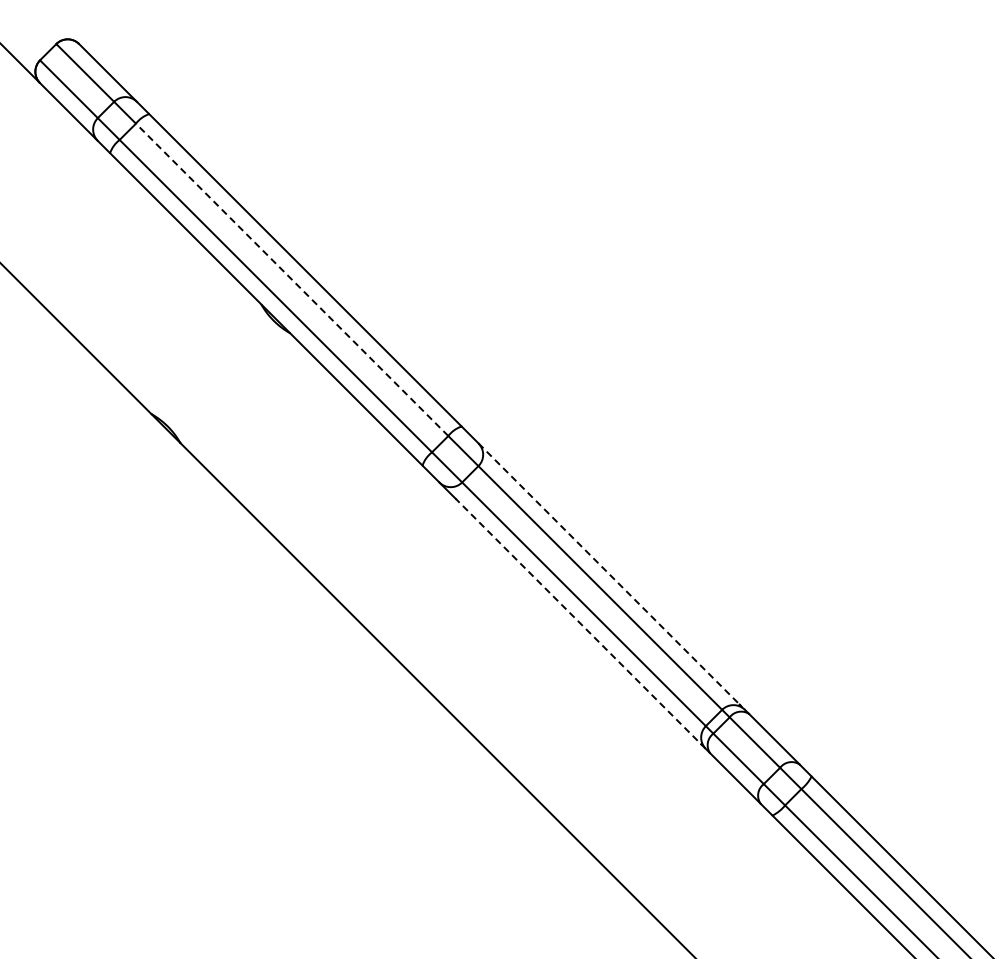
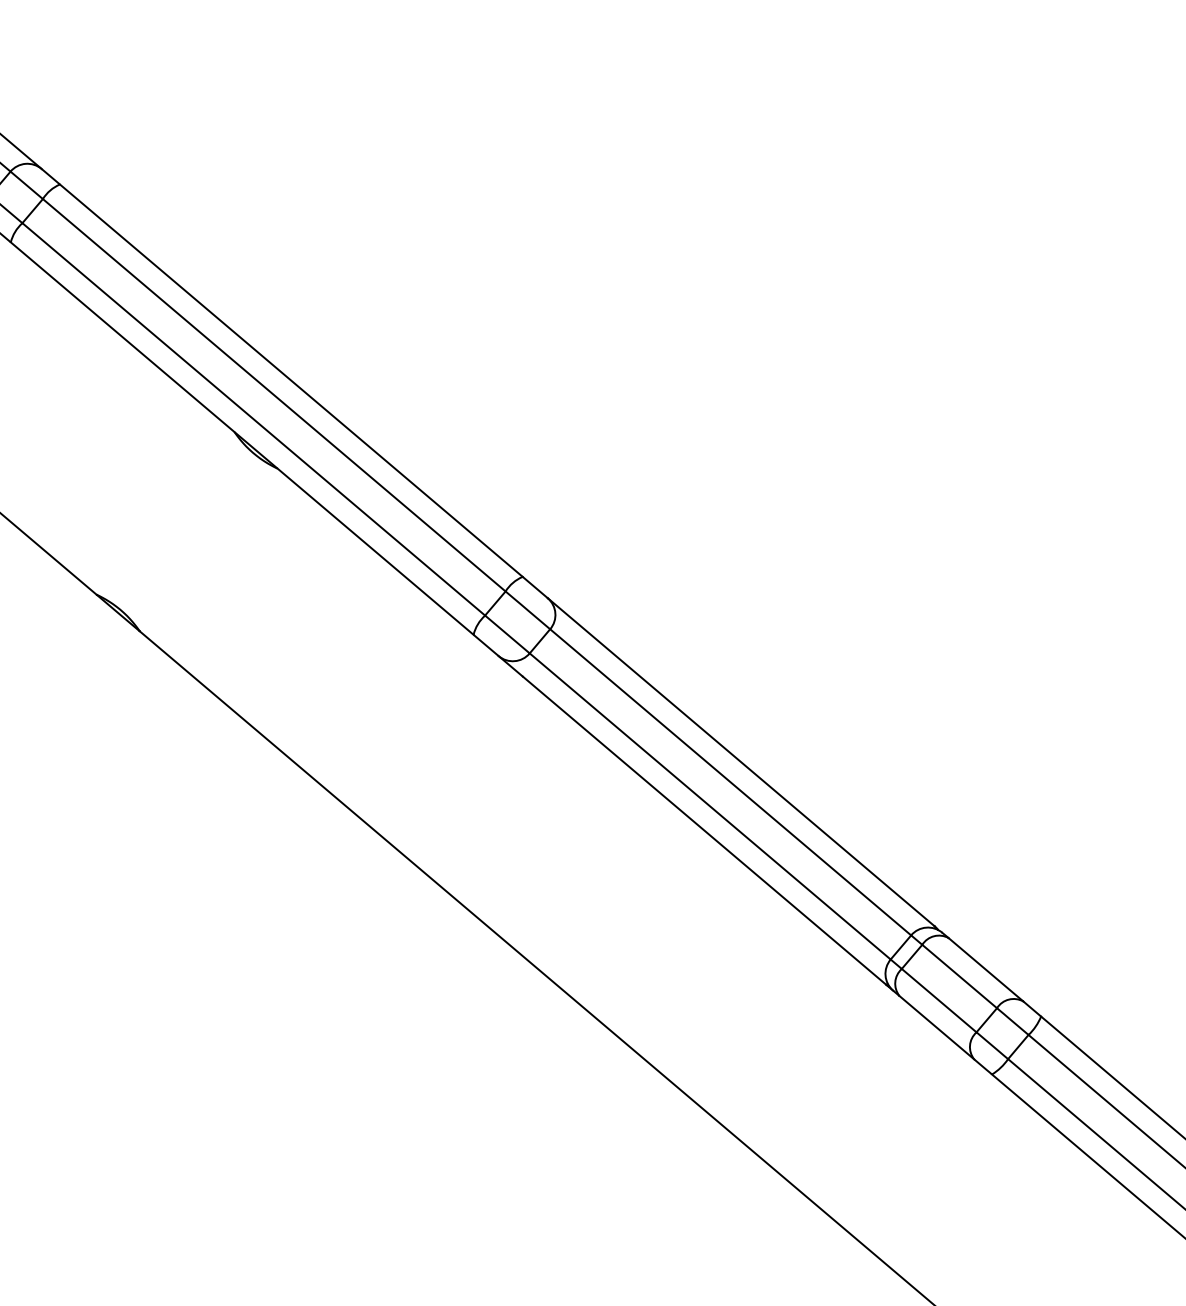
line: (292, 279) -> (274, 394), dashed -> solid
line: (609, 574) -> (741, 762), dashed -> solid
line: (580, 623) -> (707, 833), dashed -> solid

